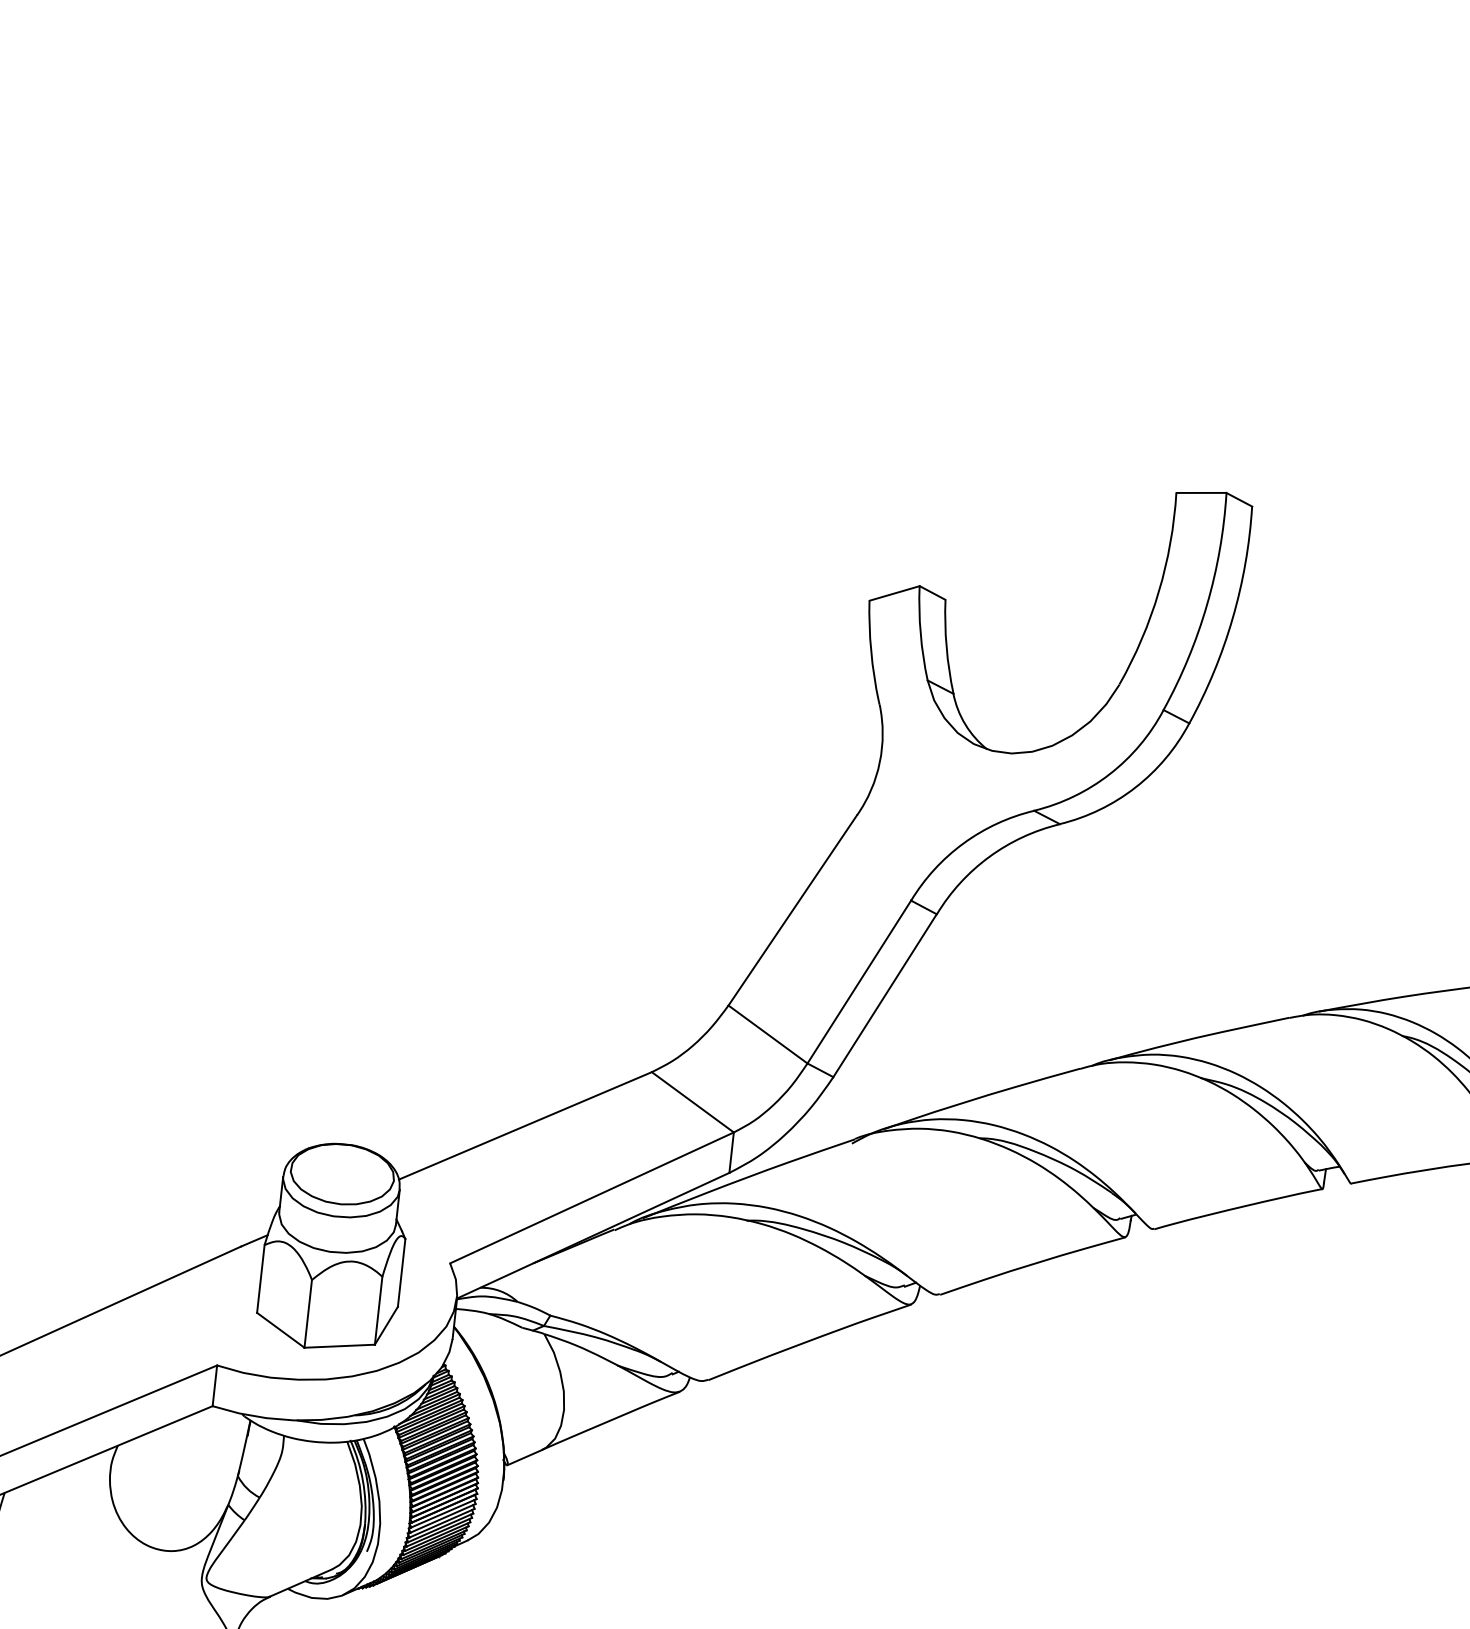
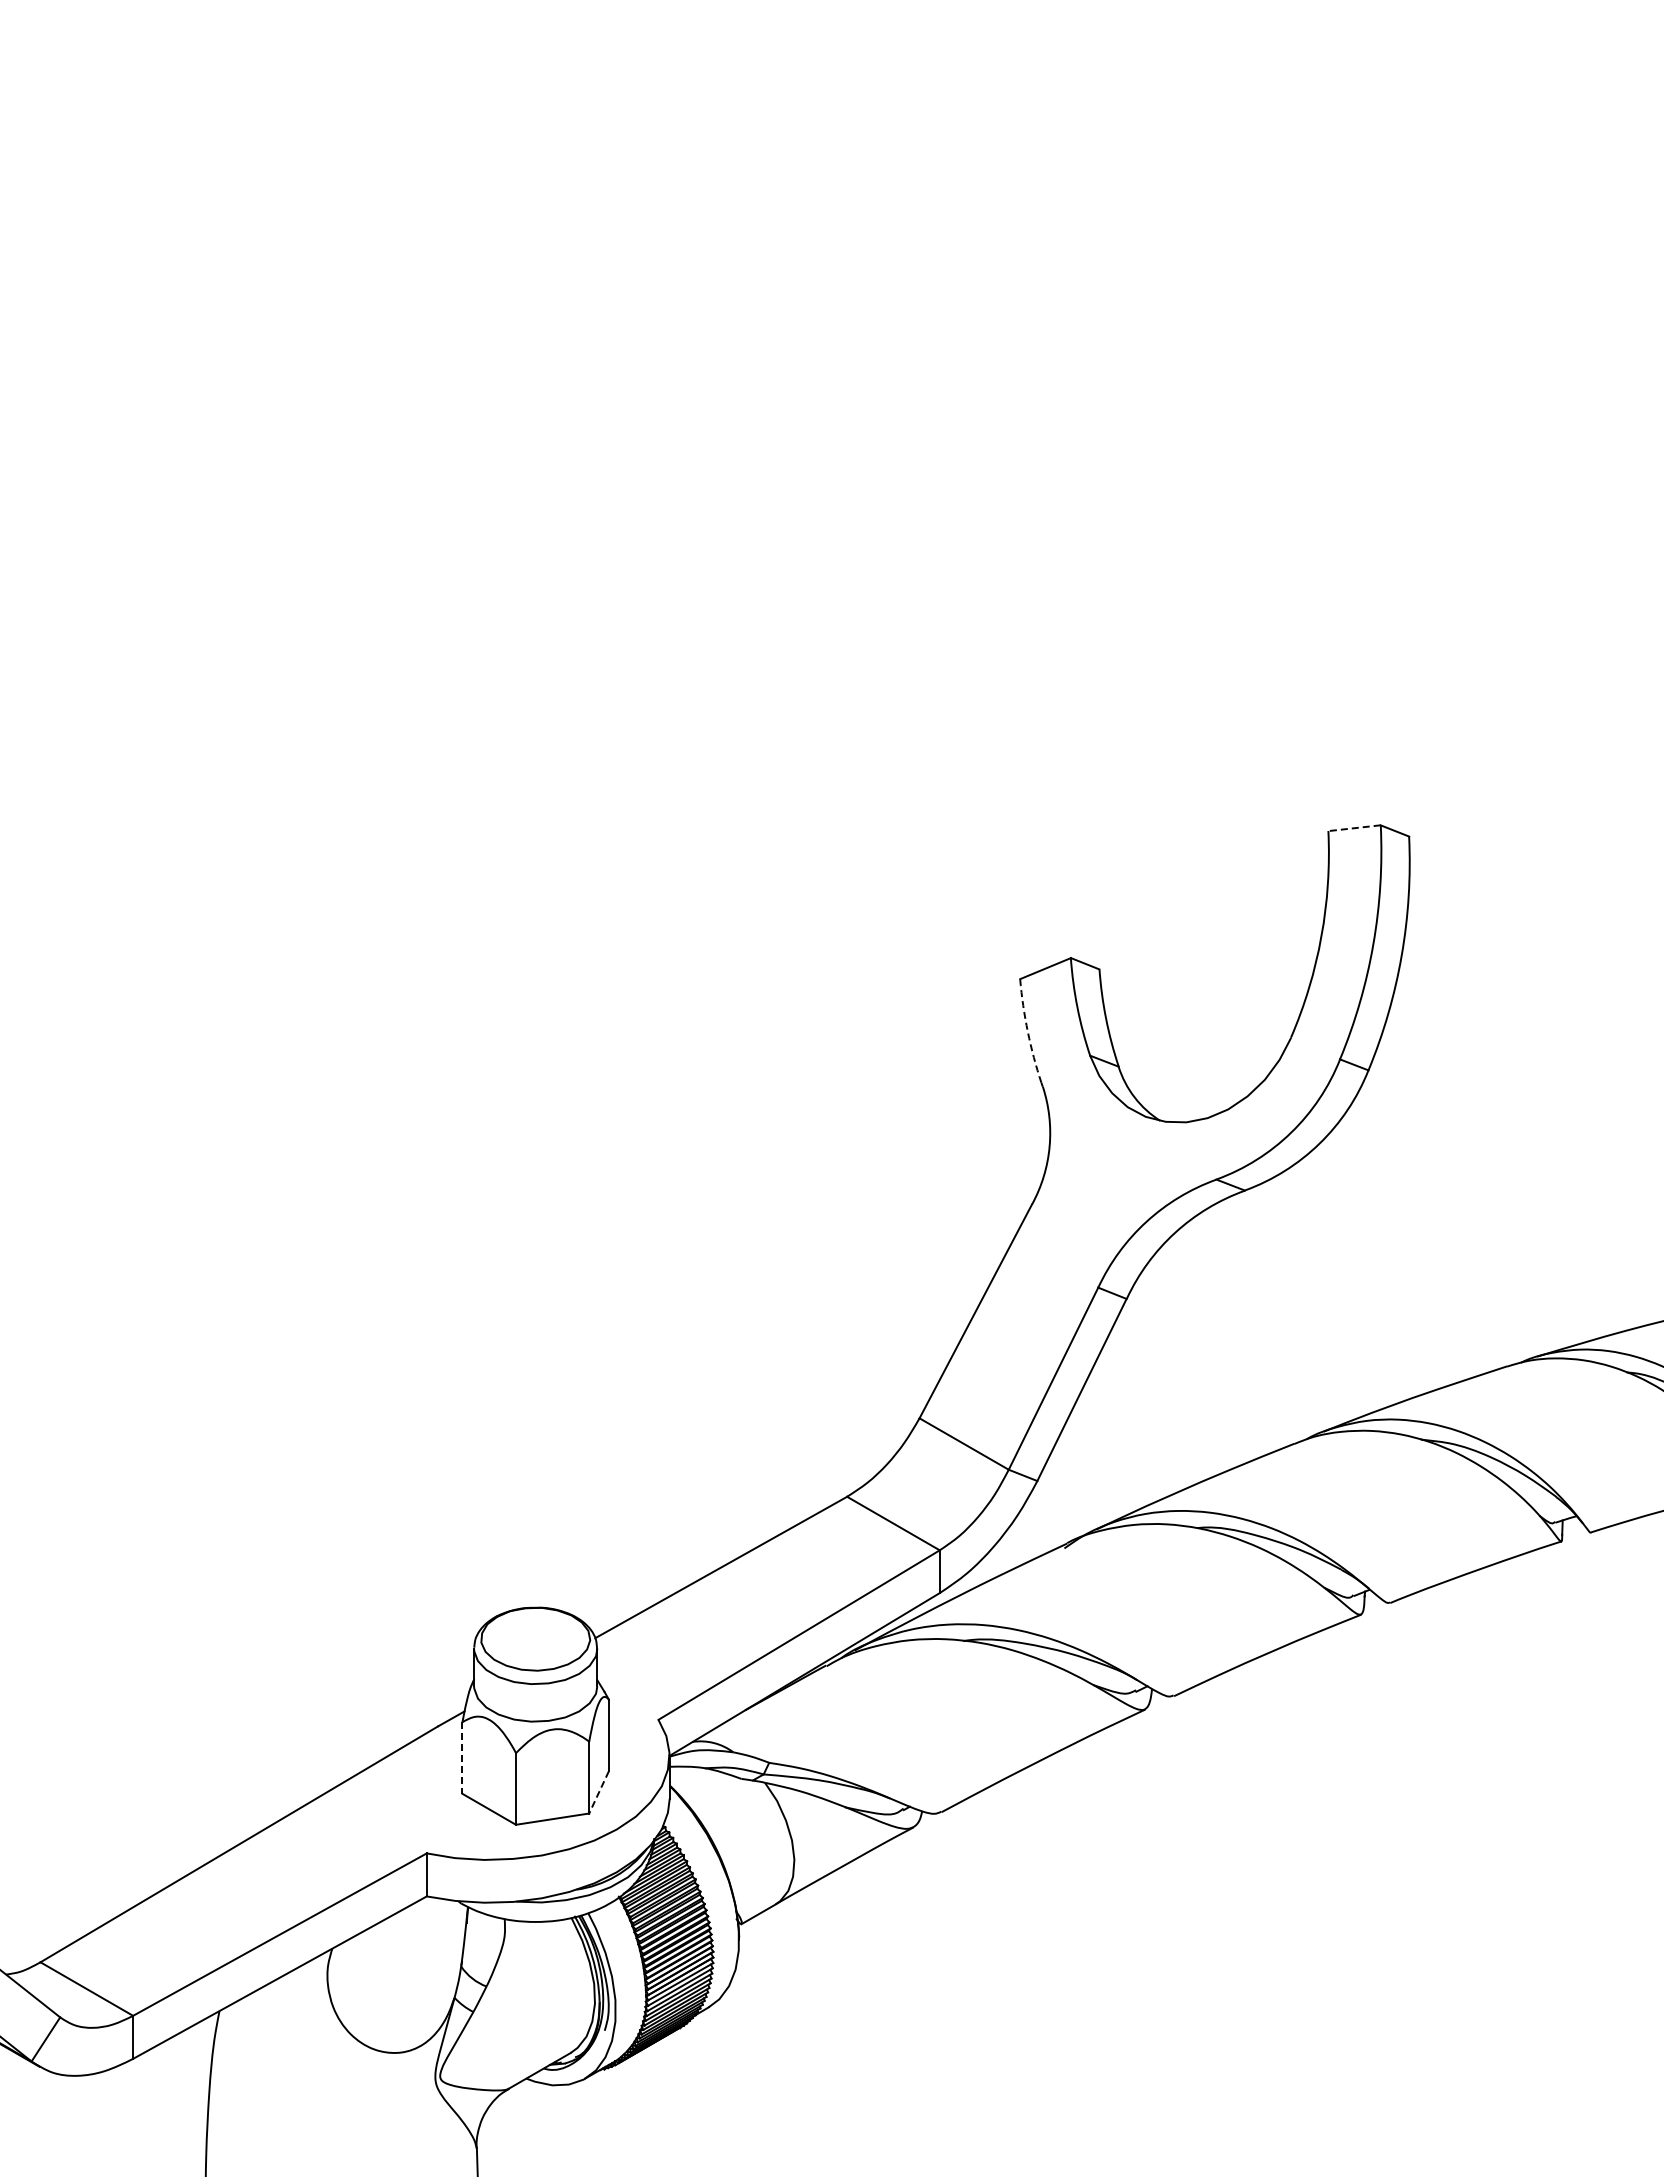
line: (1201, 493) -> (1354, 828), solid -> dashed
arc: (870, 651) -> (1027, 1031), solid -> dashed
line: (260, 1279) -> (462, 1758), solid -> dashed
line: (385, 1325) -> (598, 1792), solid -> dashed

